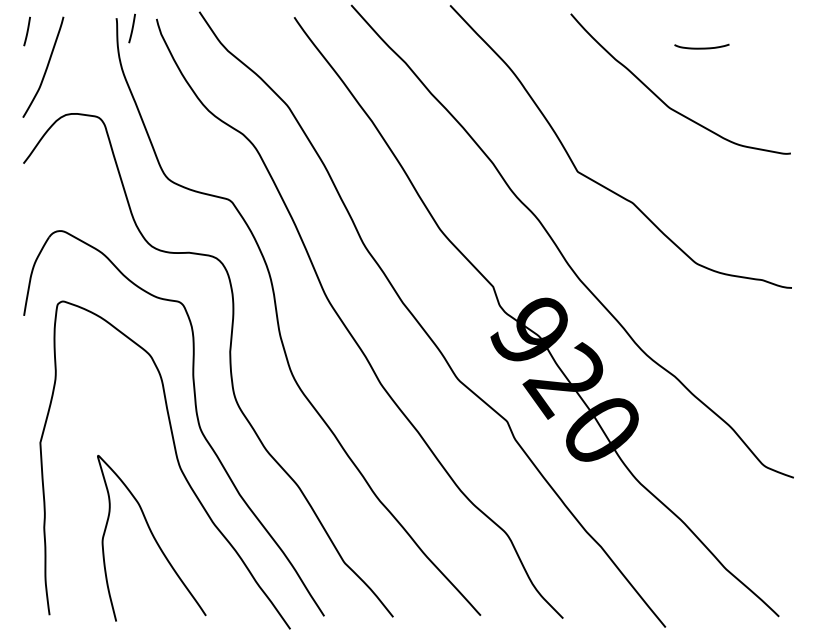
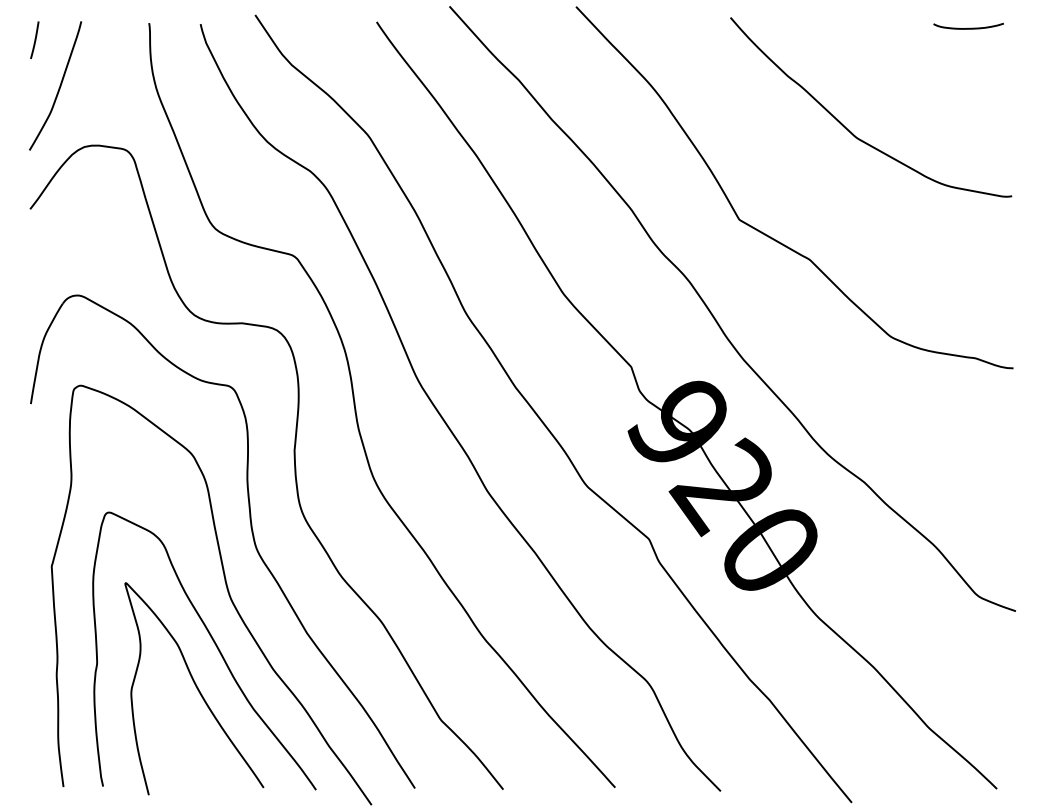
line: (131, 28) -> (168, 36), removed
curve: (701, 47) -> (968, 27), moved
curve: (166, 502) -> (213, 642), added

